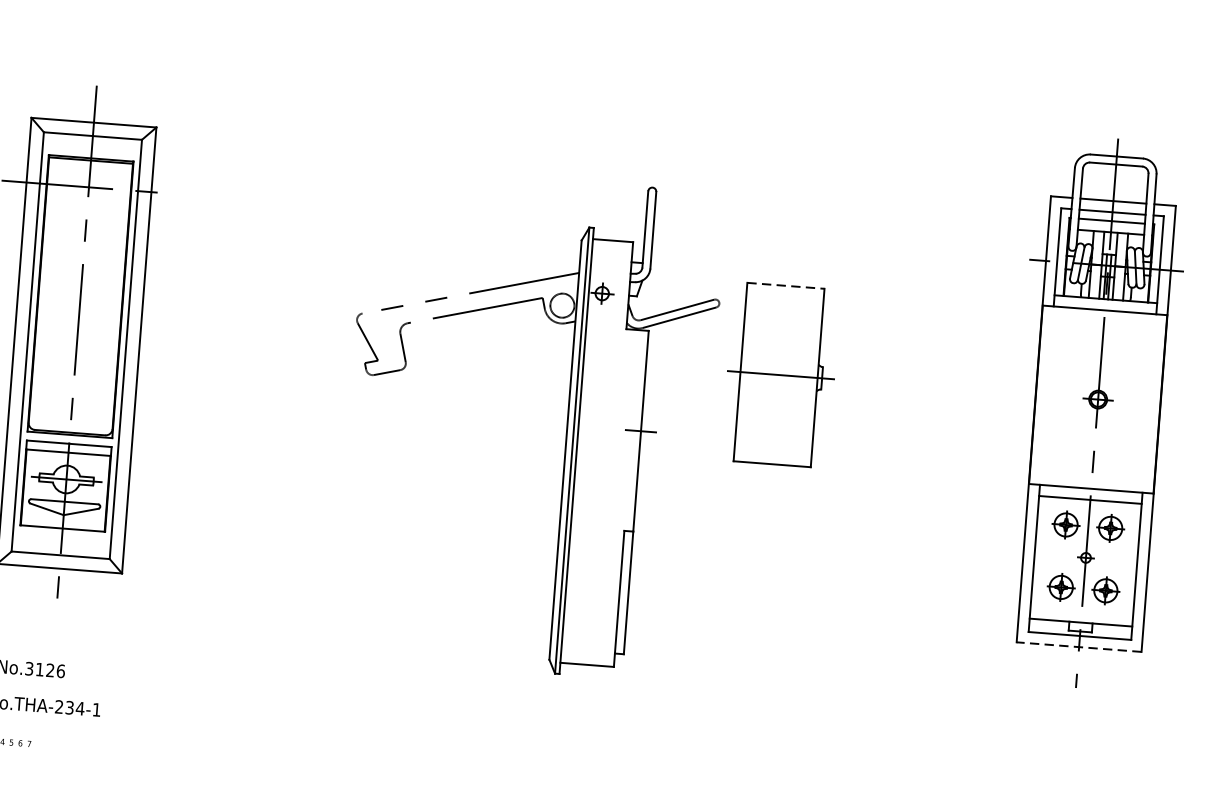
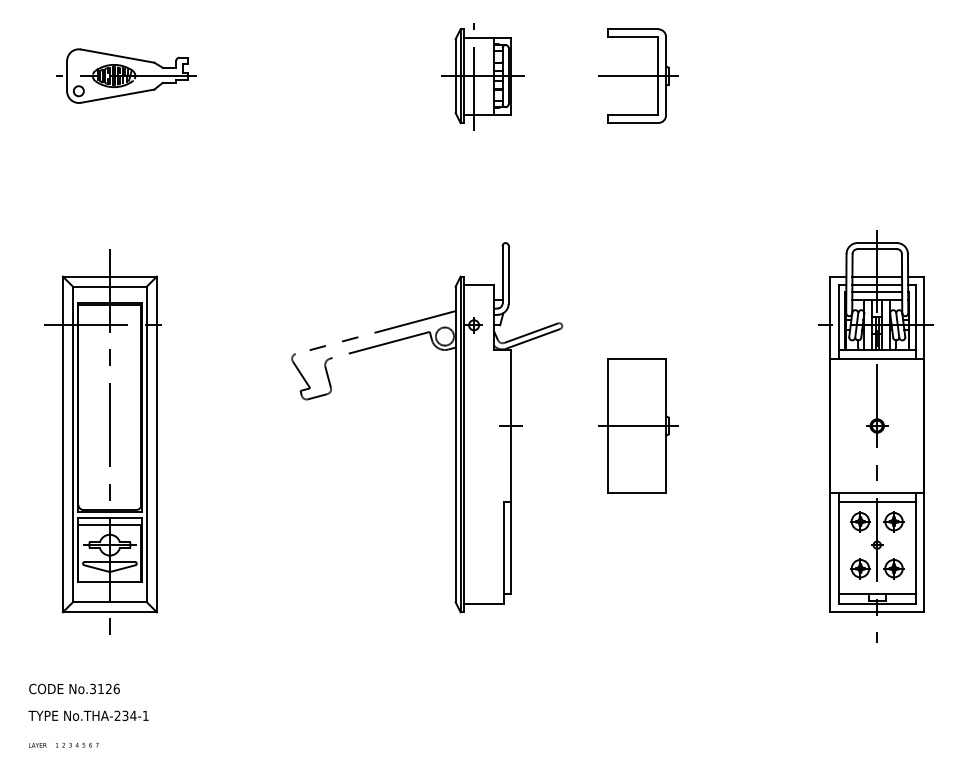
line: (786, 285) -> (637, 358), dashed -> solid
part: (567, 427) -> (455, 427), moved
line: (1079, 647) -> (877, 612), dashed -> solid

